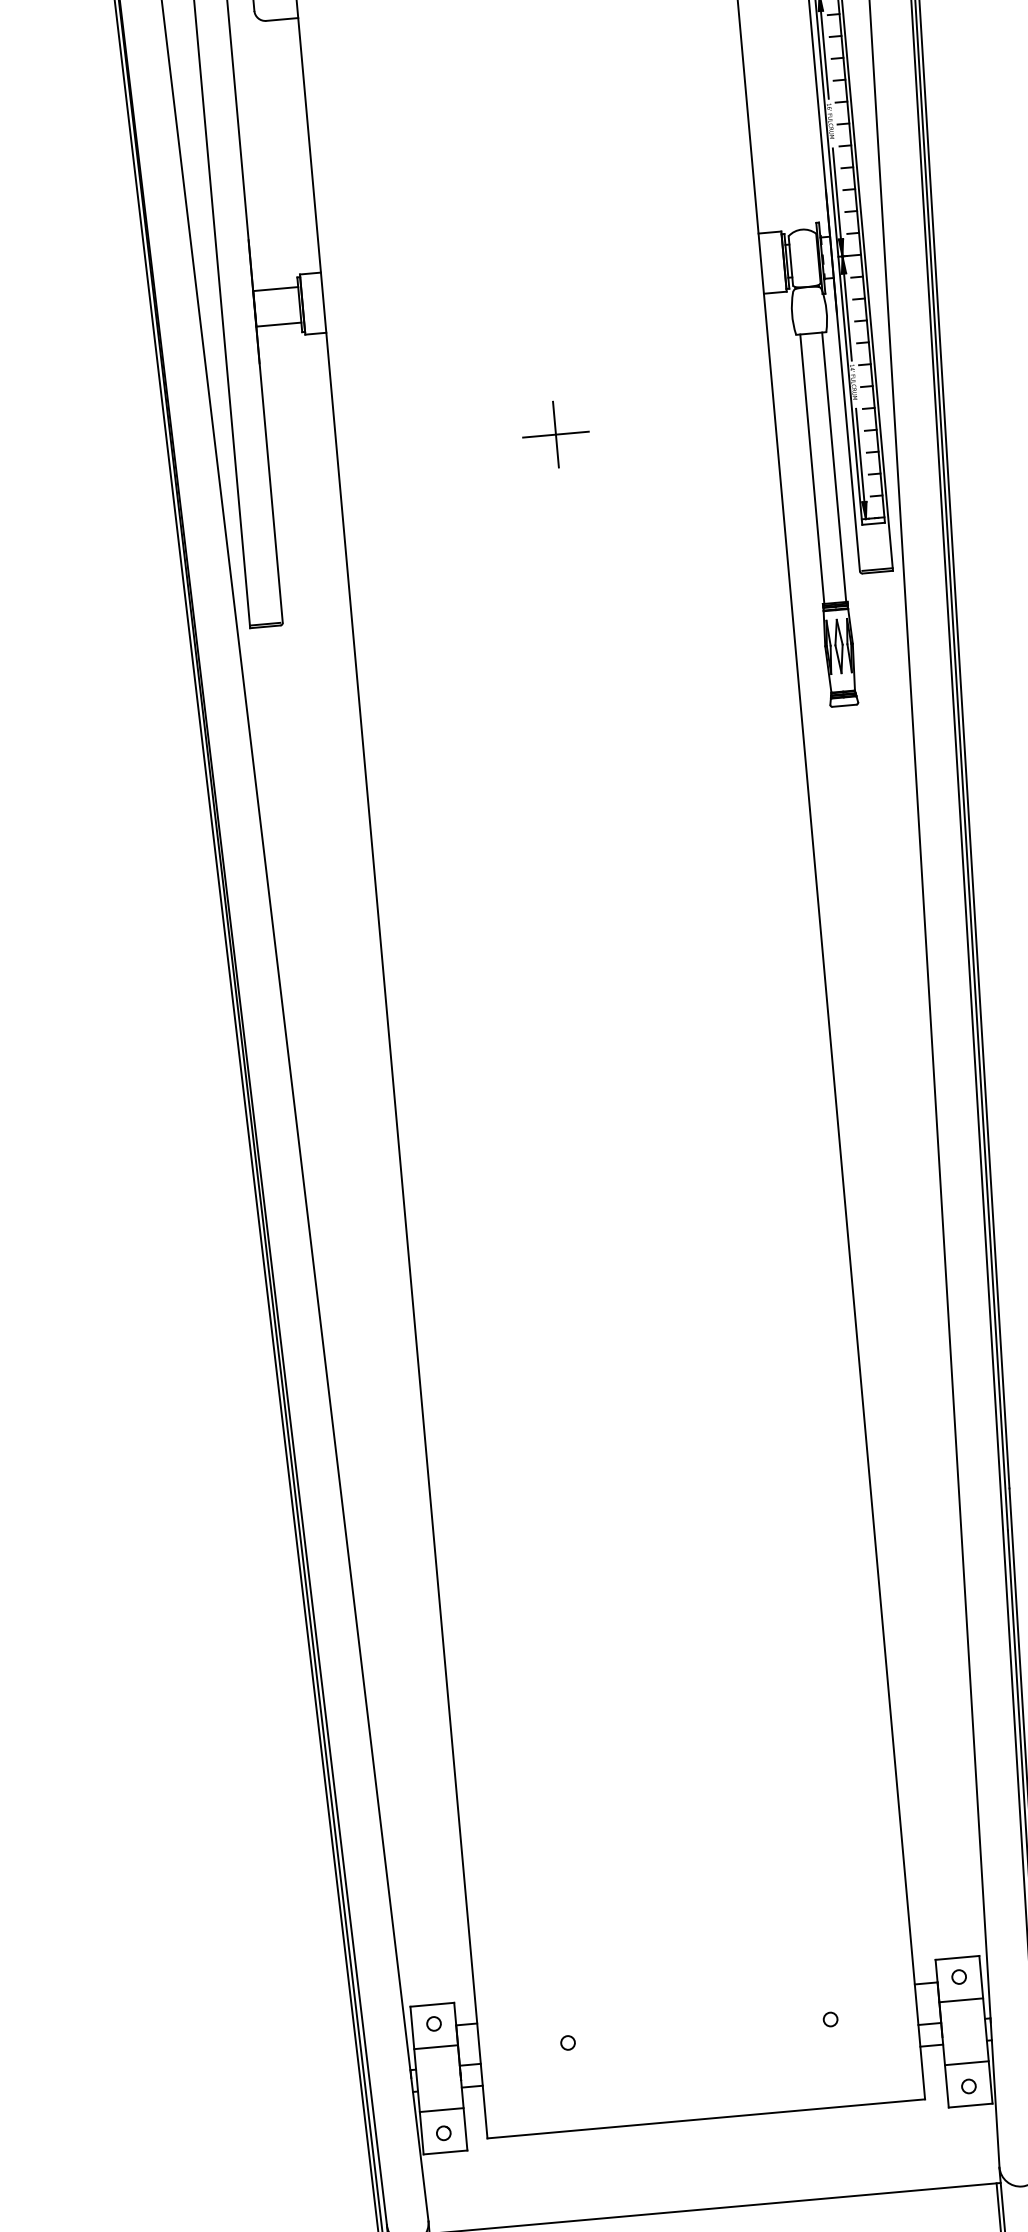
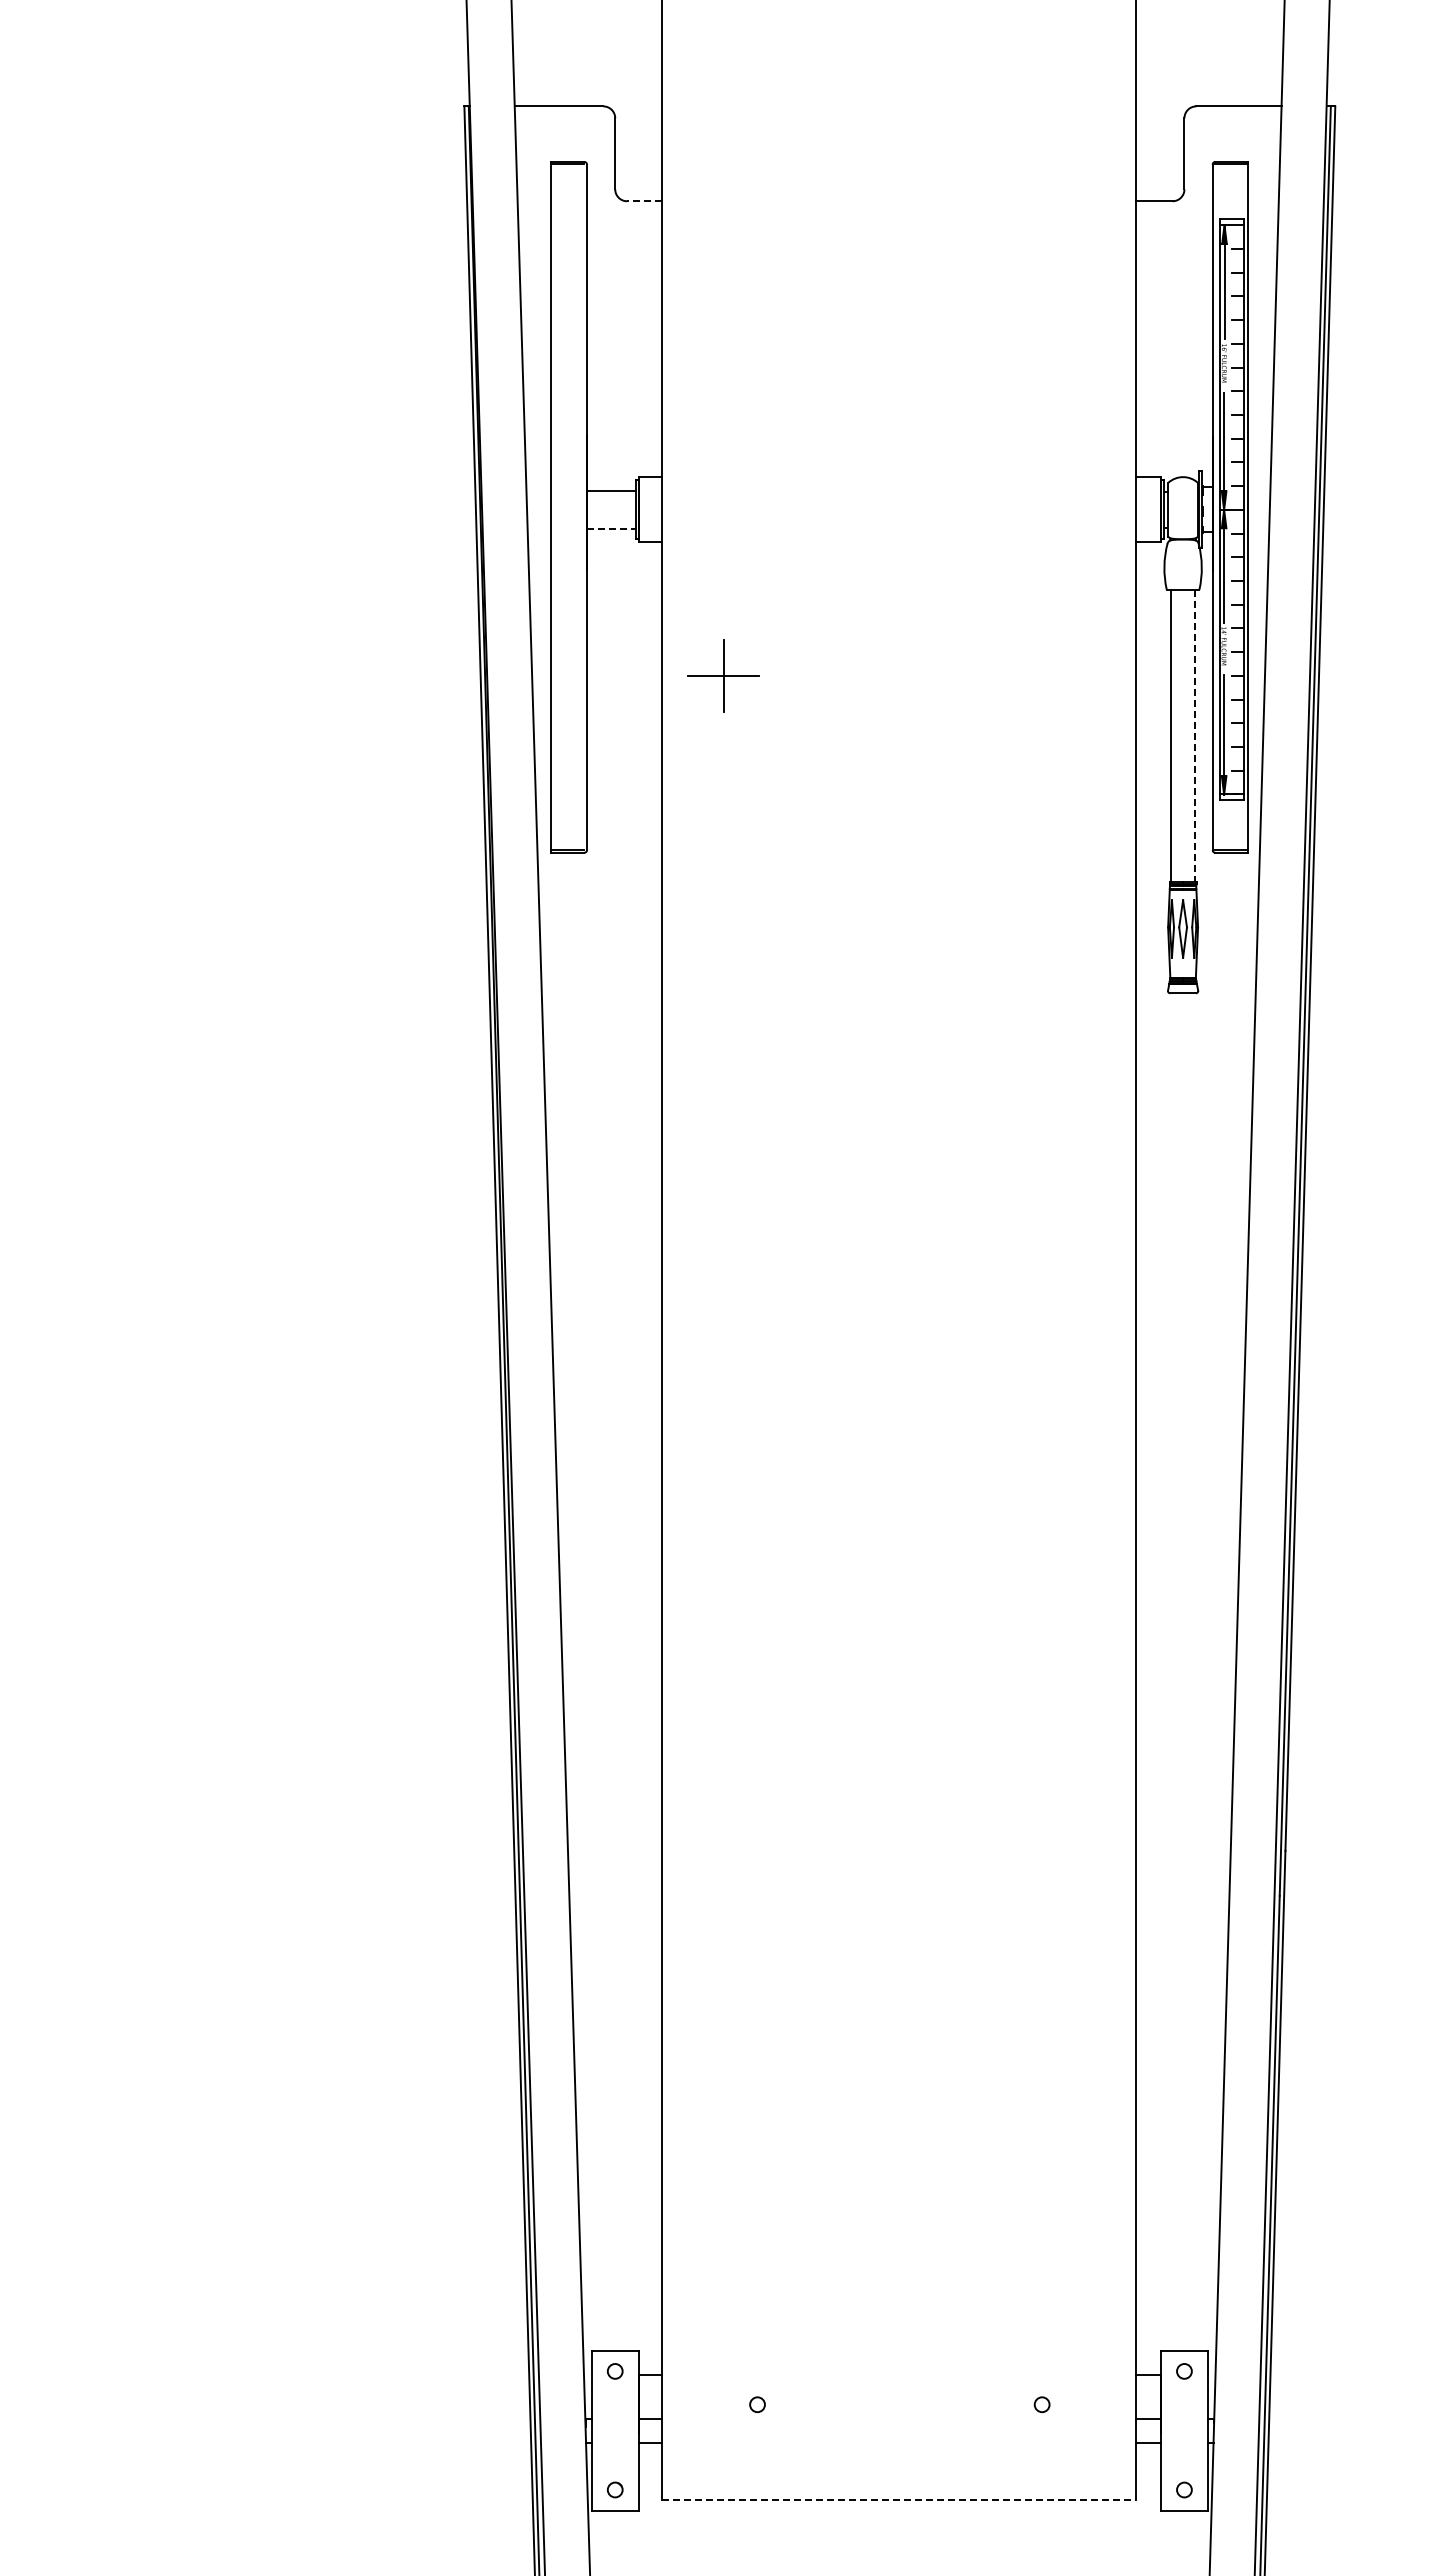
line: (281, 19) -> (643, 201), solid -> dashed
line: (279, 324) -> (612, 529), solid -> dashed
part: (555, 434) -> (723, 675), moved
line: (833, 467) -> (1194, 736), solid -> dashed
line: (961, 2000) -> (1184, 2396), removed
line: (435, 2047) -> (614, 2396), removed
line: (966, 2062) -> (1184, 2464), removed
line: (441, 2109) -> (614, 2464), removed
line: (706, 2118) -> (899, 2499), solid -> dashed

